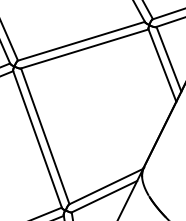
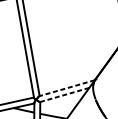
line: (105, 186) -> (66, 87), solid -> dashed
line: (103, 196) -> (64, 94), solid -> dashed

